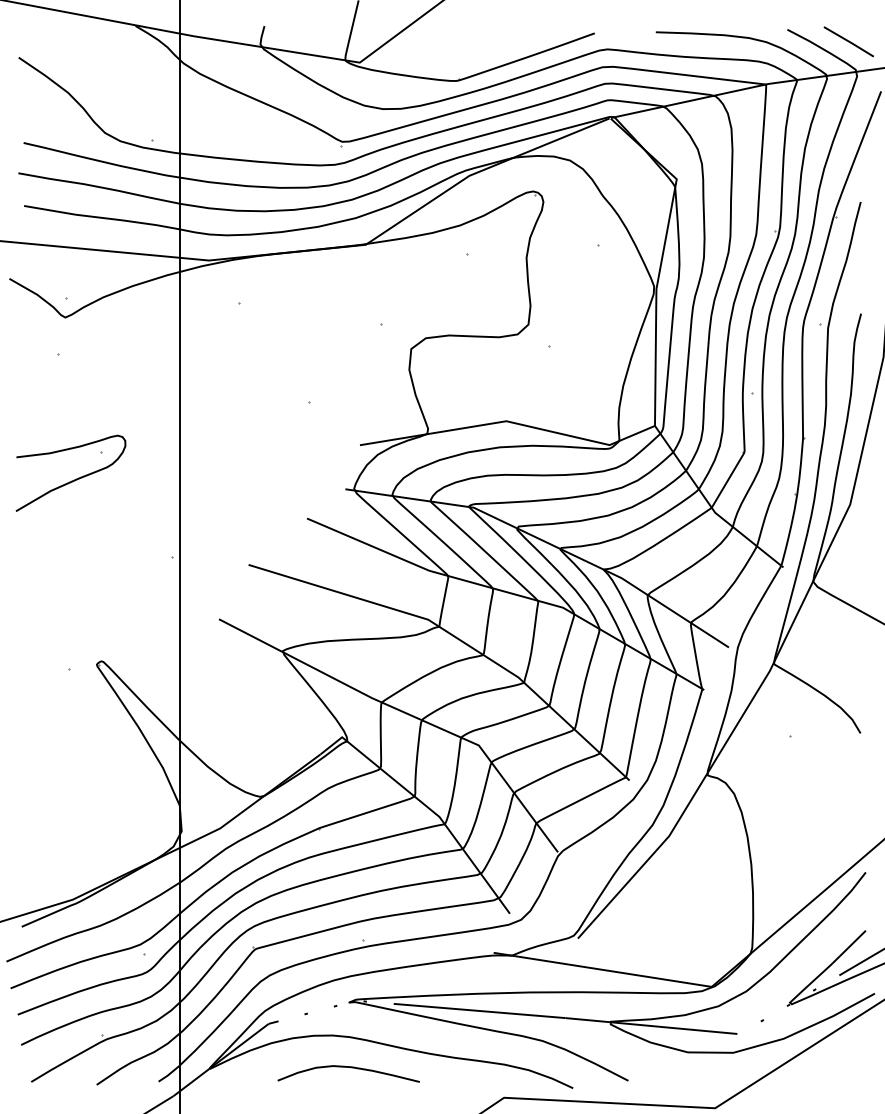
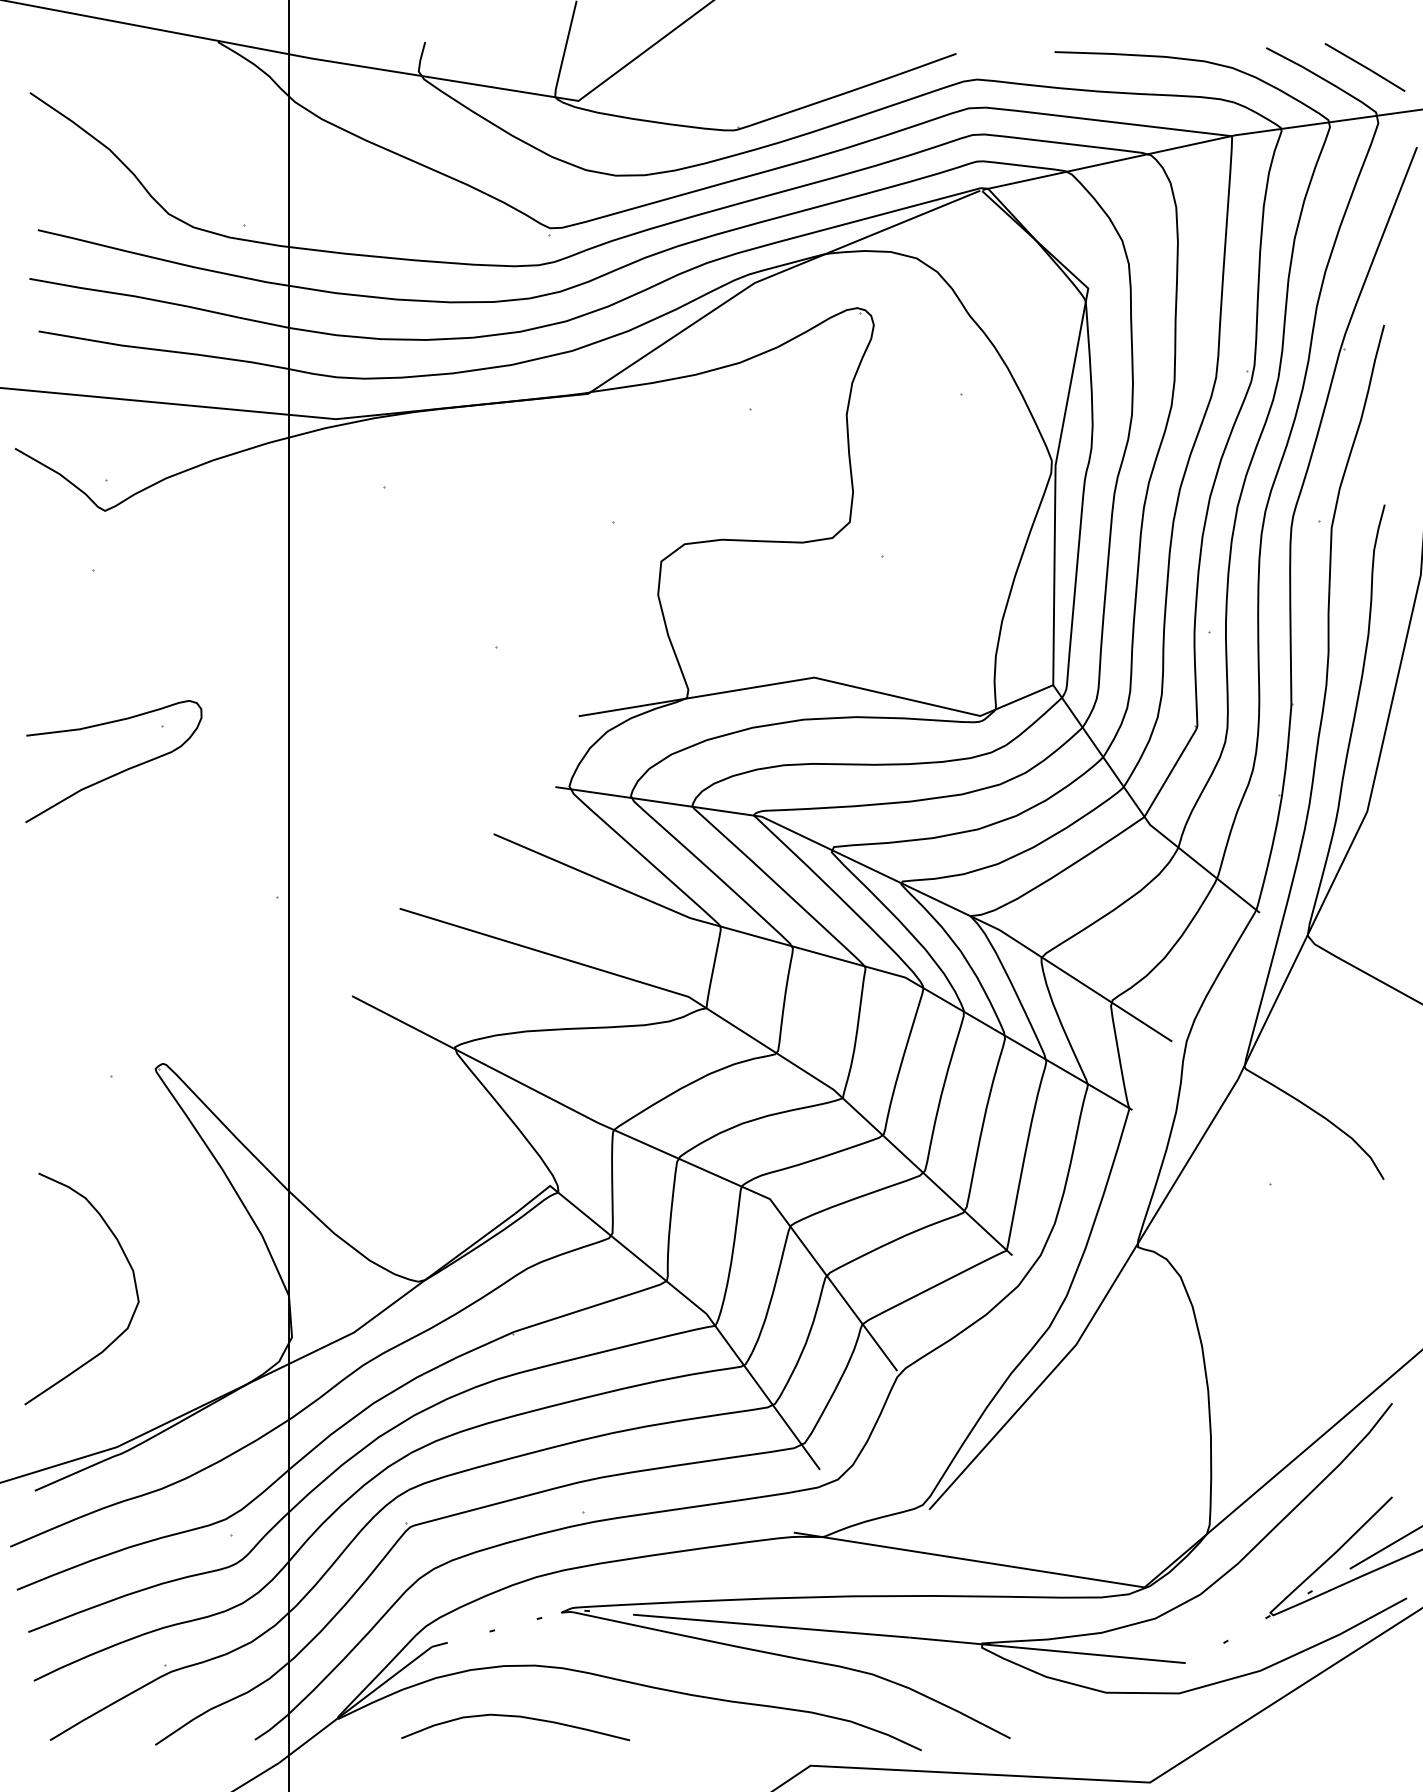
curve: (82, 794) -> (132, 1277), added
curve: (350, 1068) -> (518, 1718), moved

